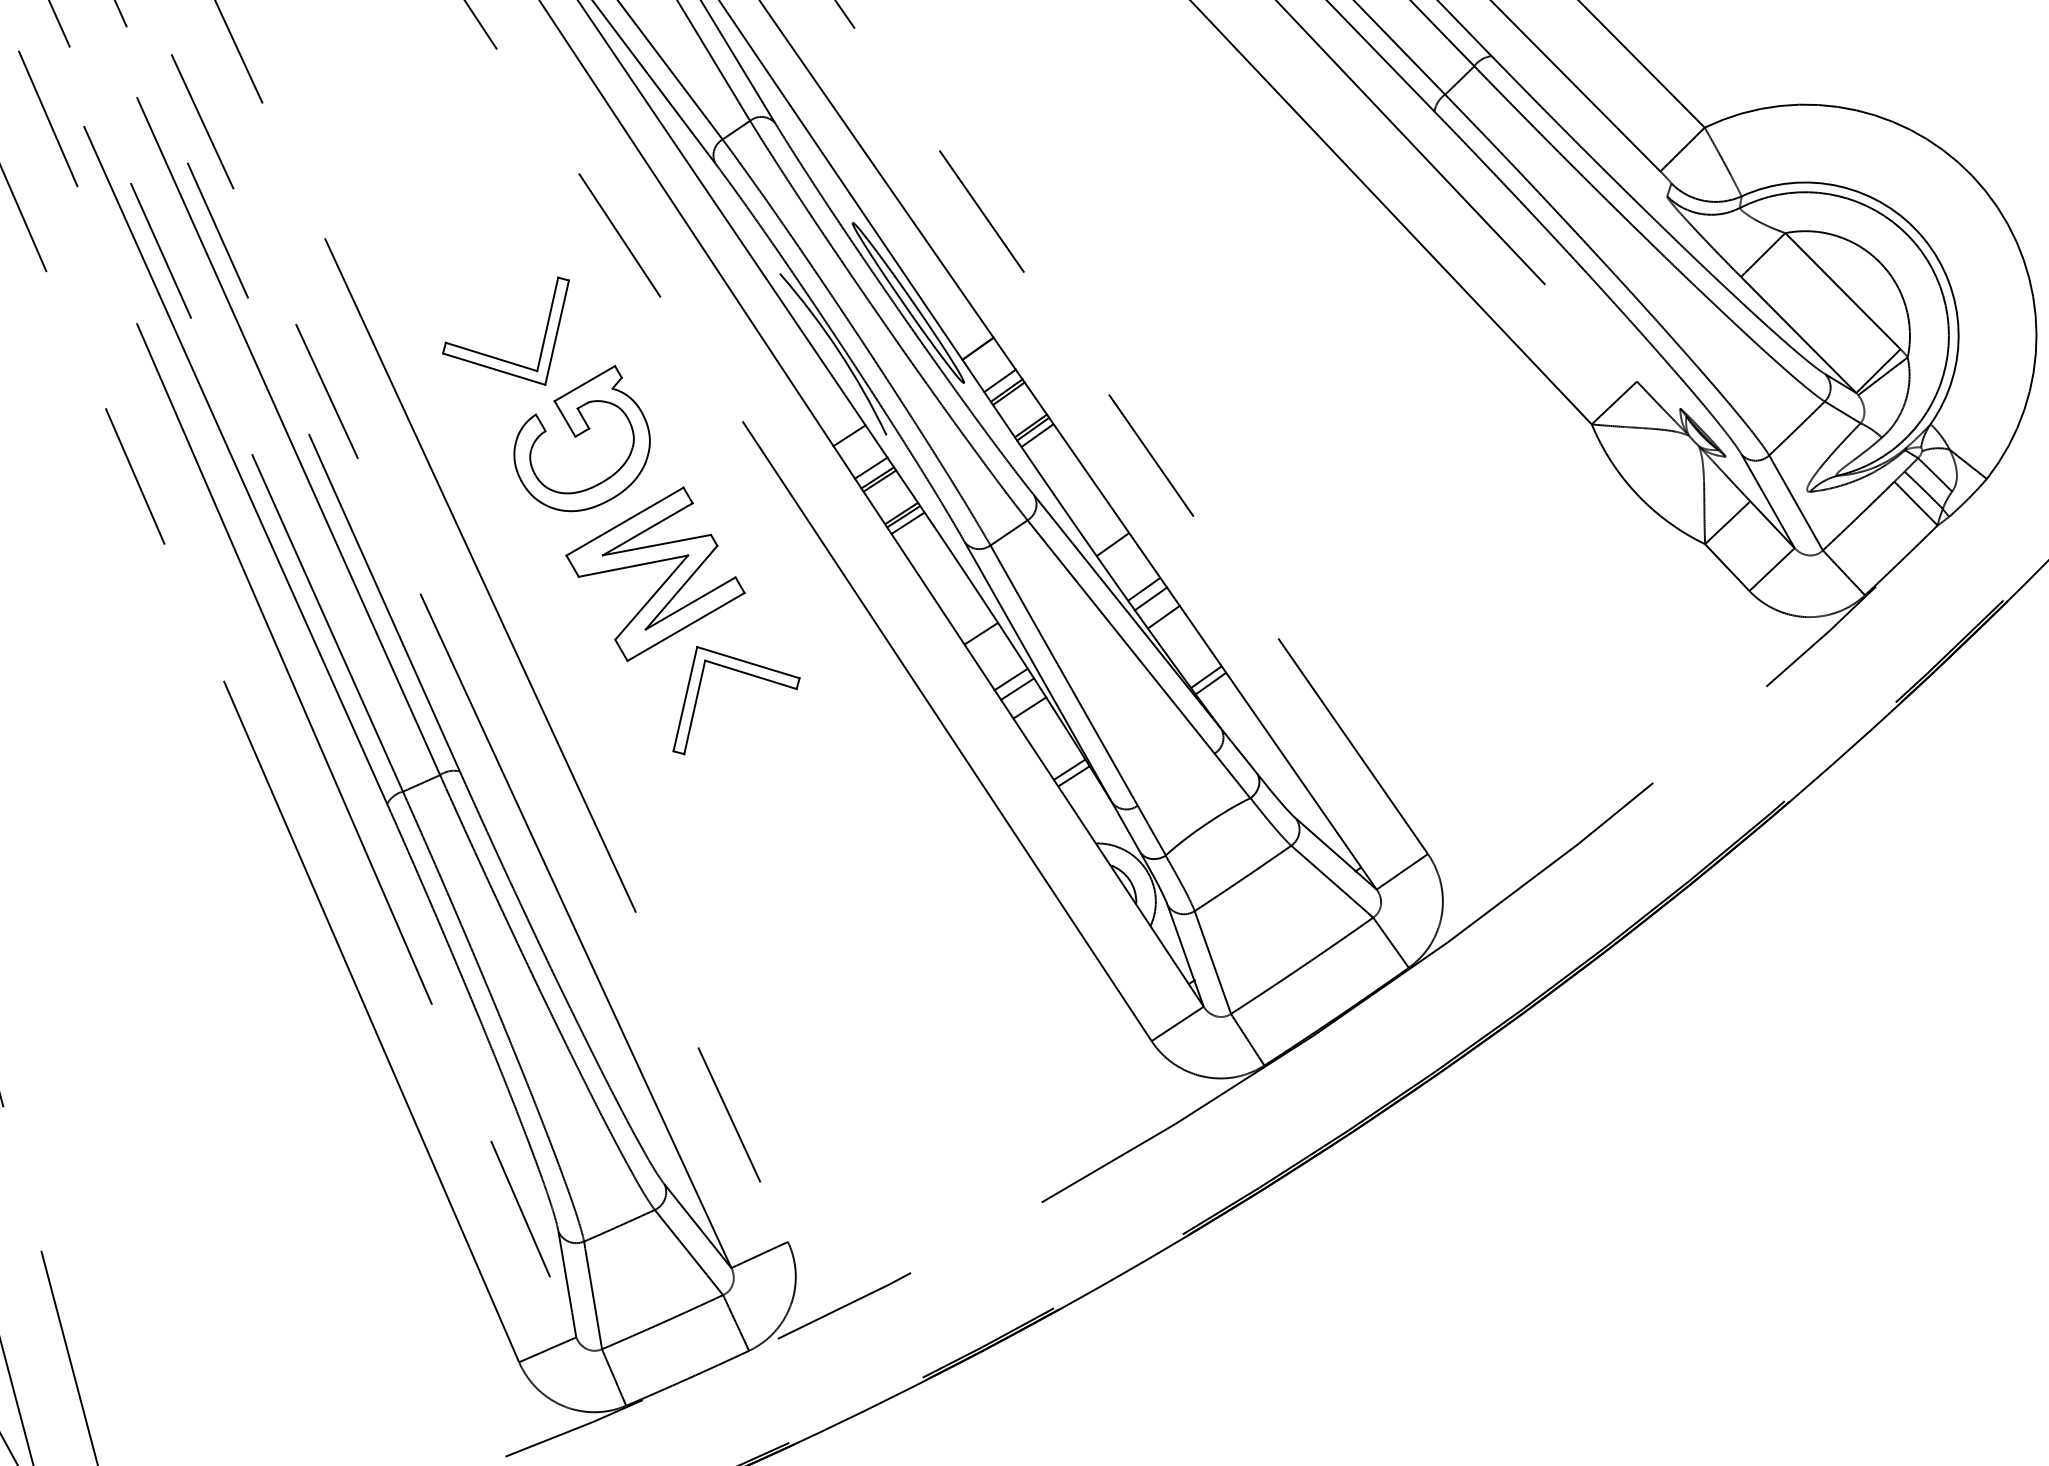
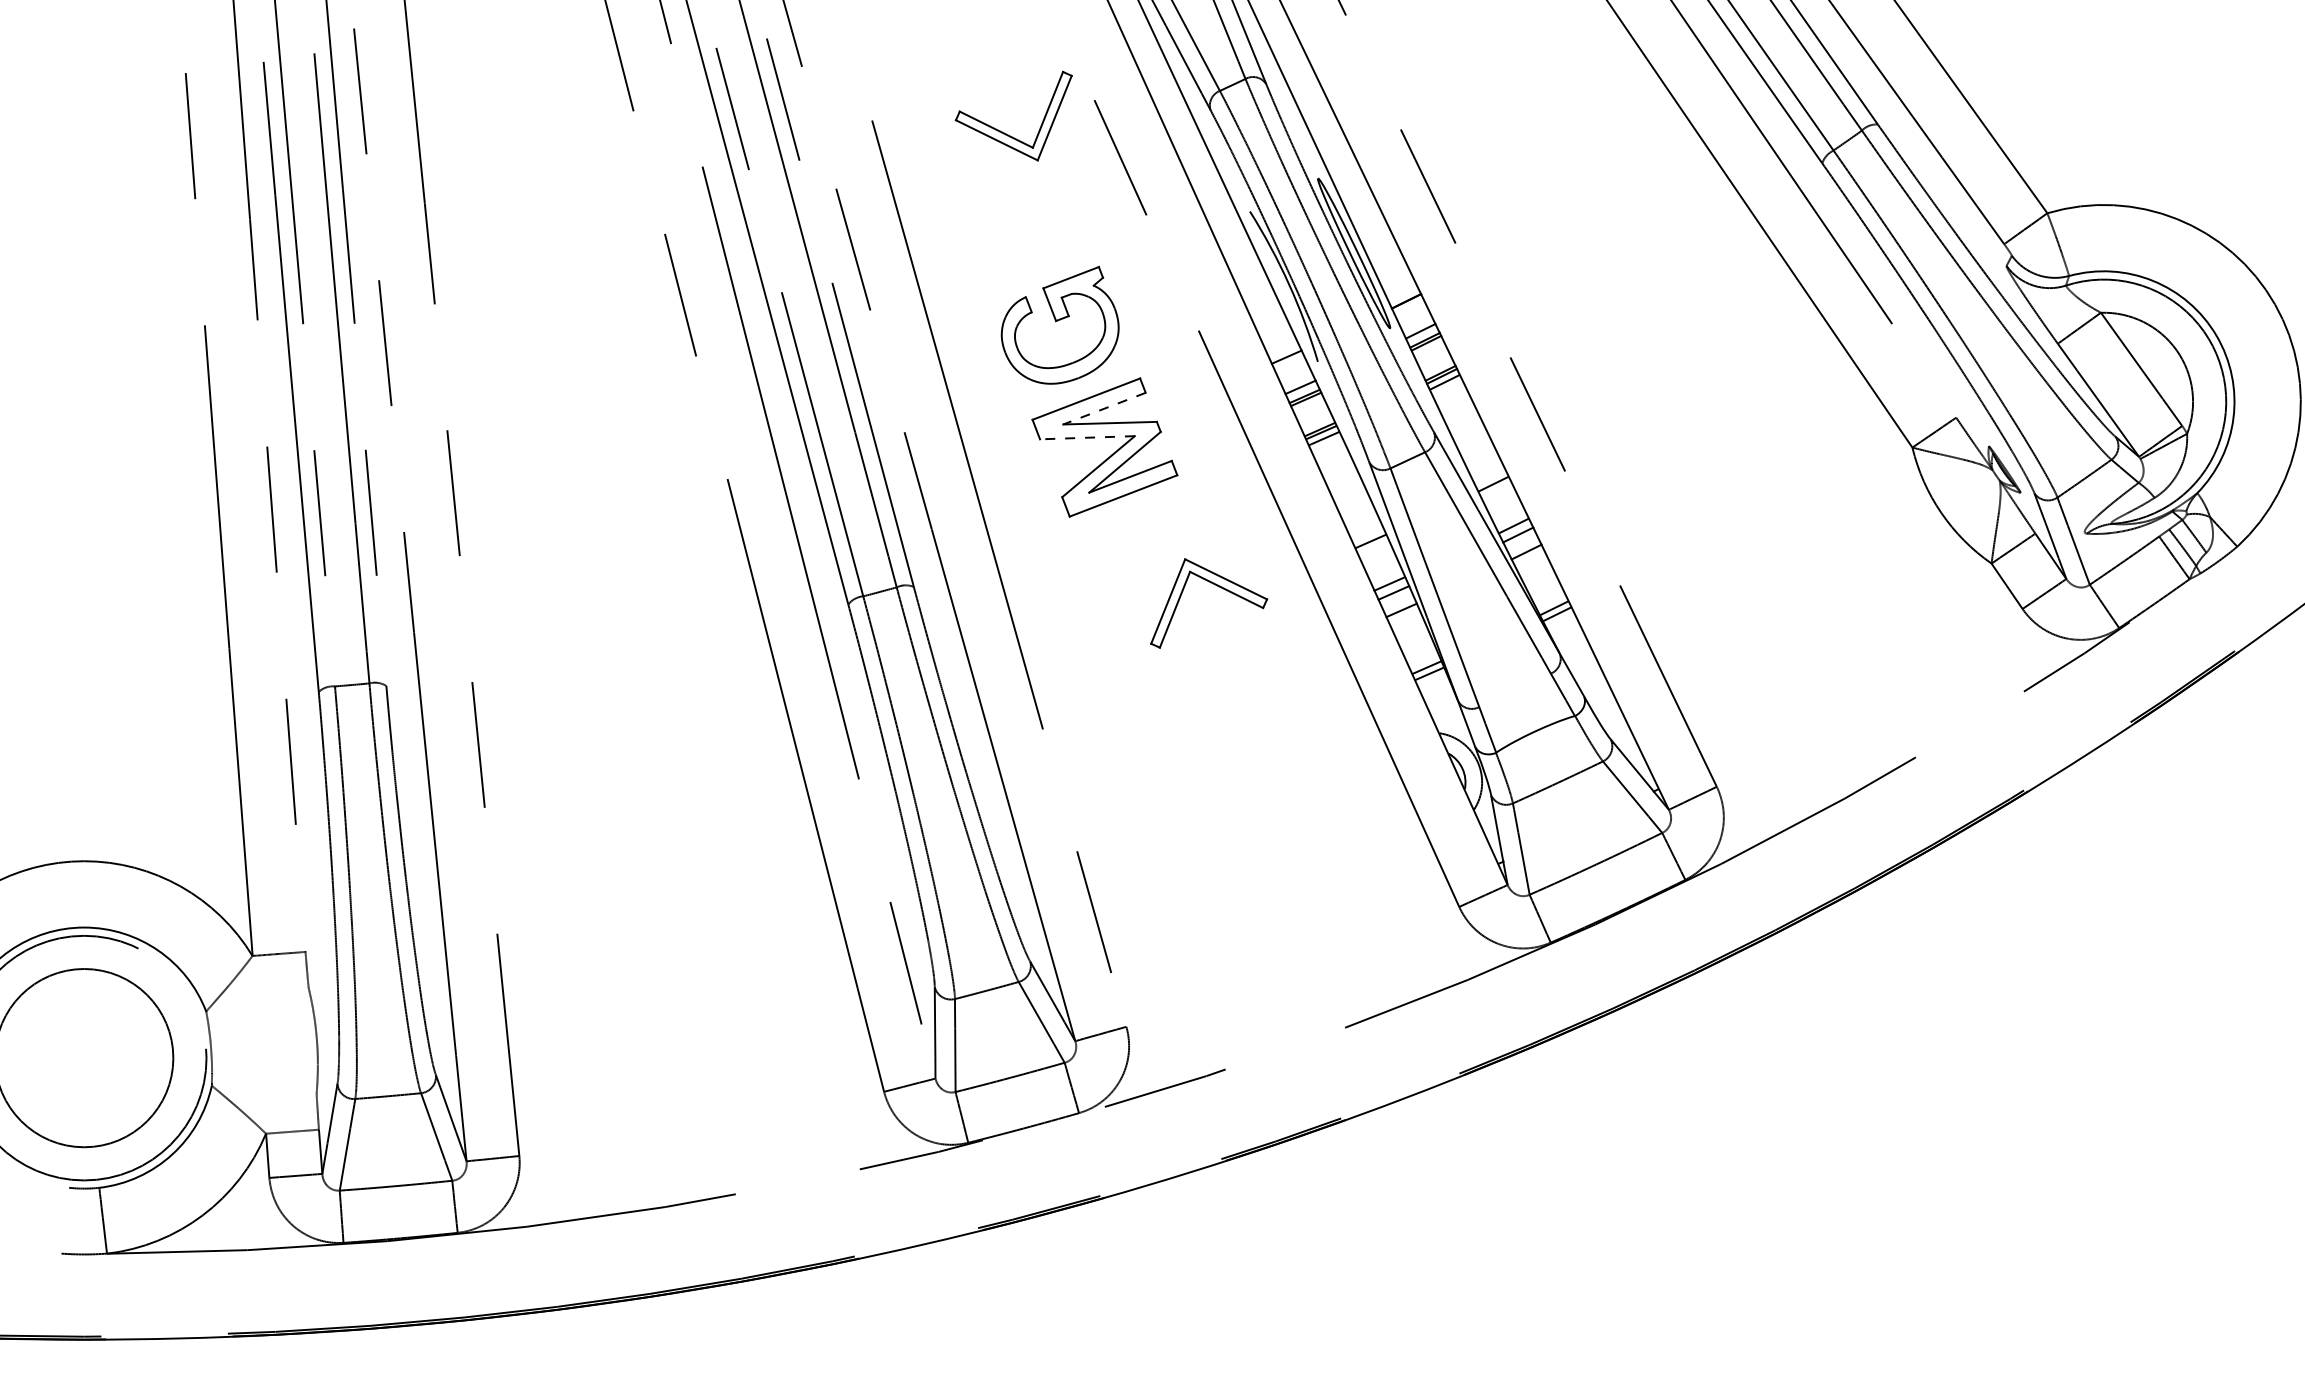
part: (501, 358) -> (1004, 132), moved
line: (647, 529) -> (1104, 408), solid -> dashed
line: (632, 566) -> (1086, 437), solid -> dashed
part: (739, 672) -> (1217, 586), moved

